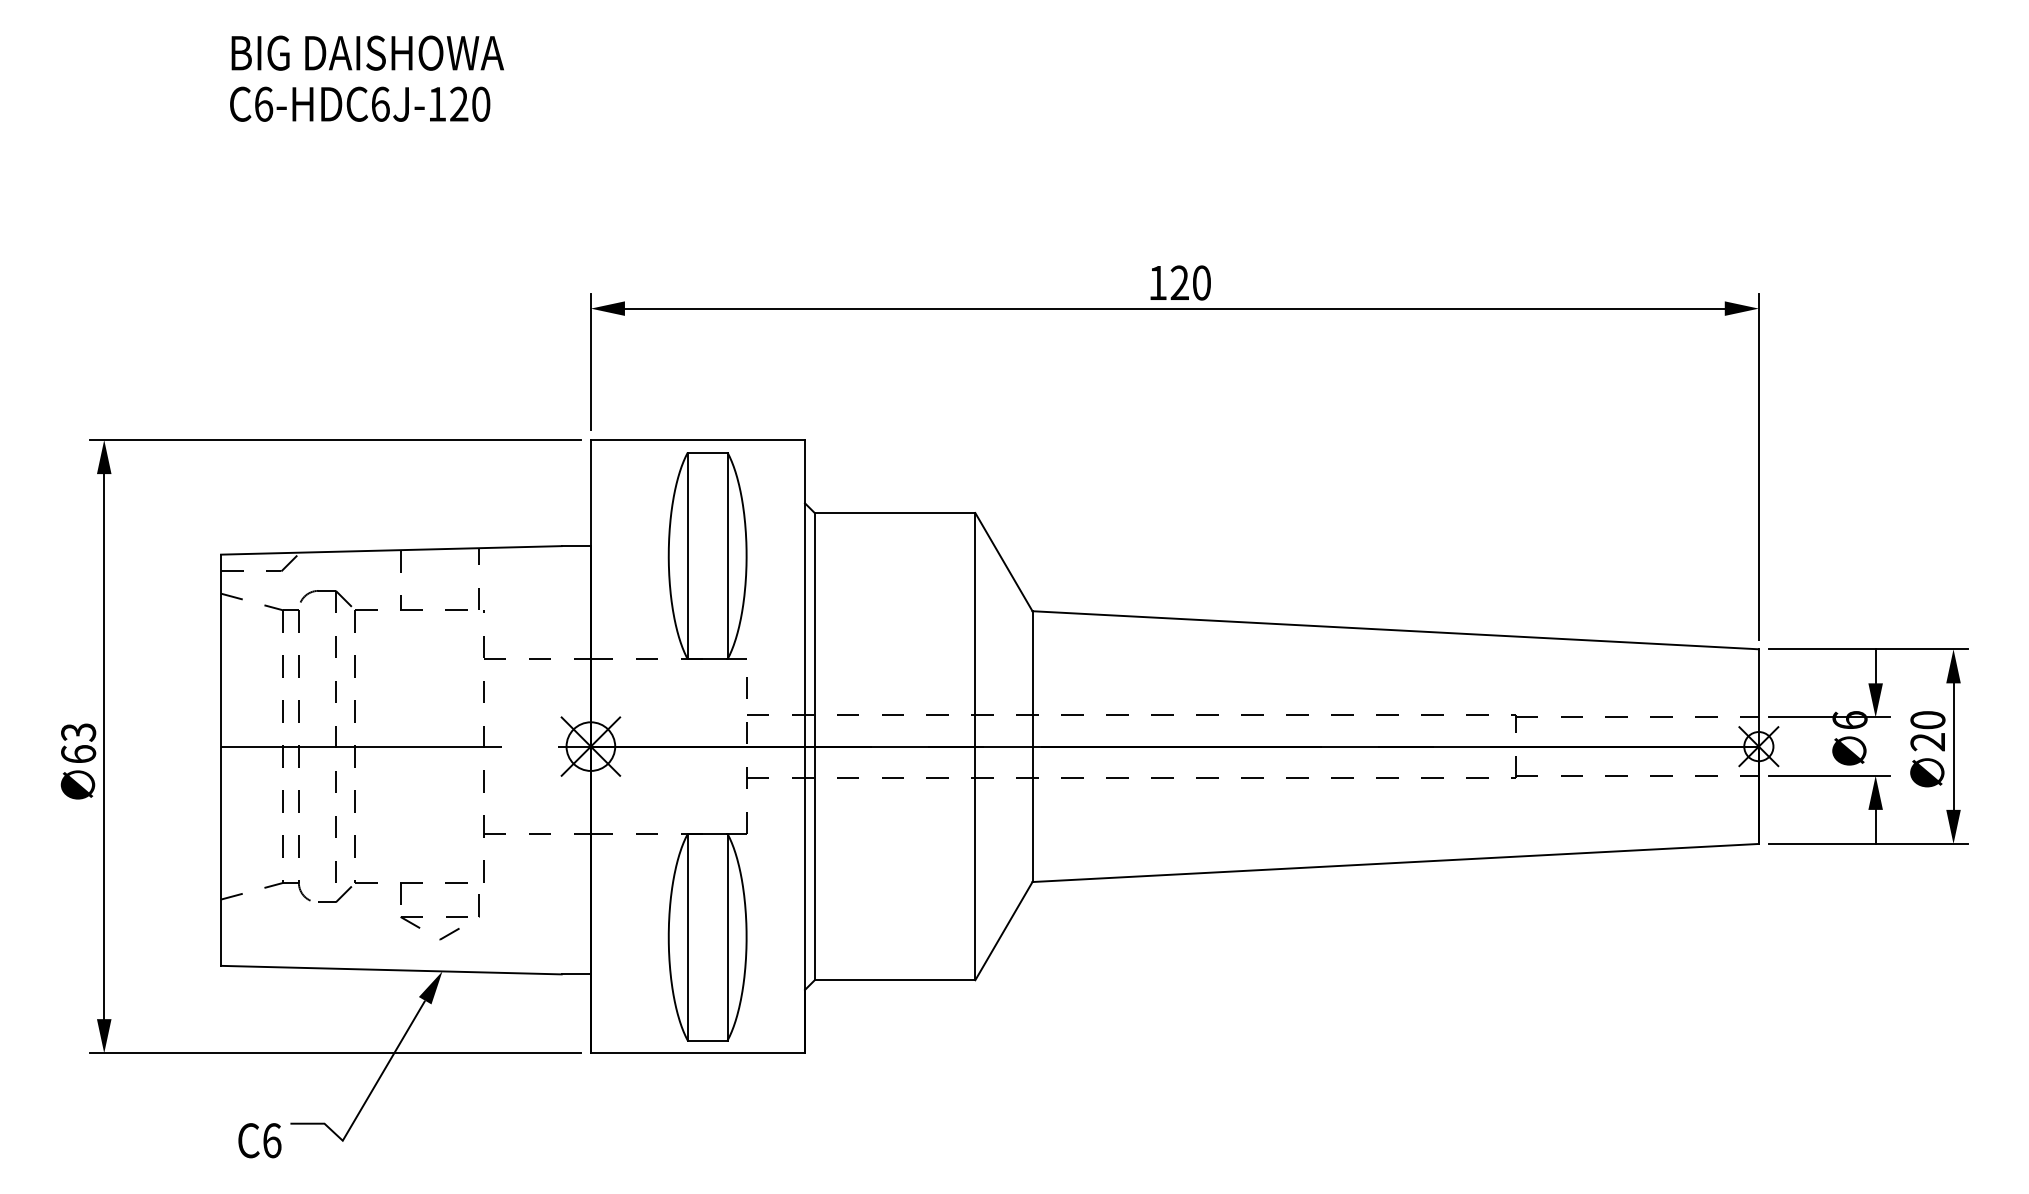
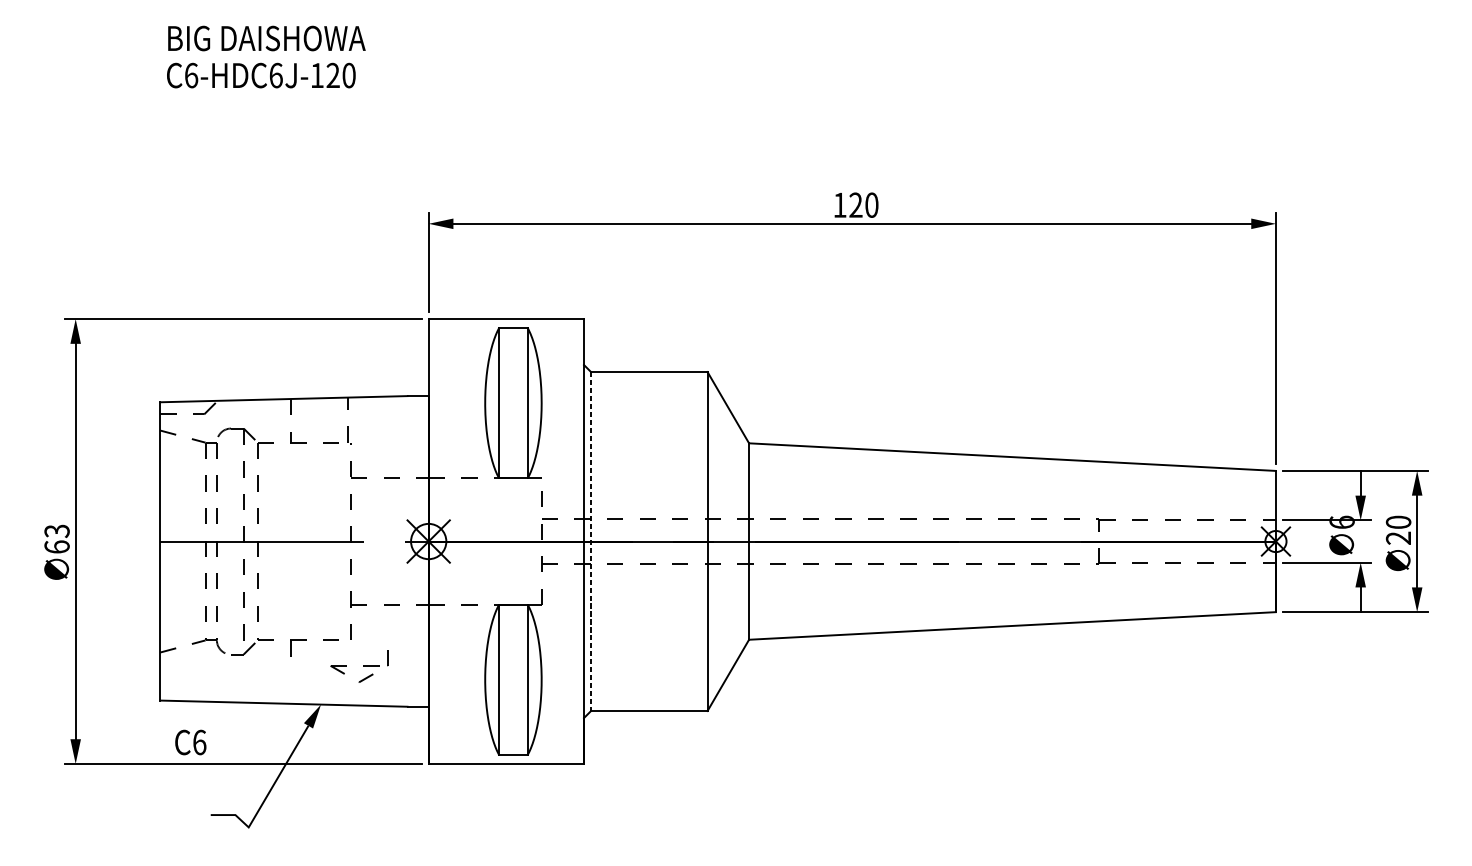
line: (814, 746) -> (590, 541), solid -> dashed
part: (446, 917) -> (363, 666), moved
text: (259, 1140) -> (190, 742), moved

